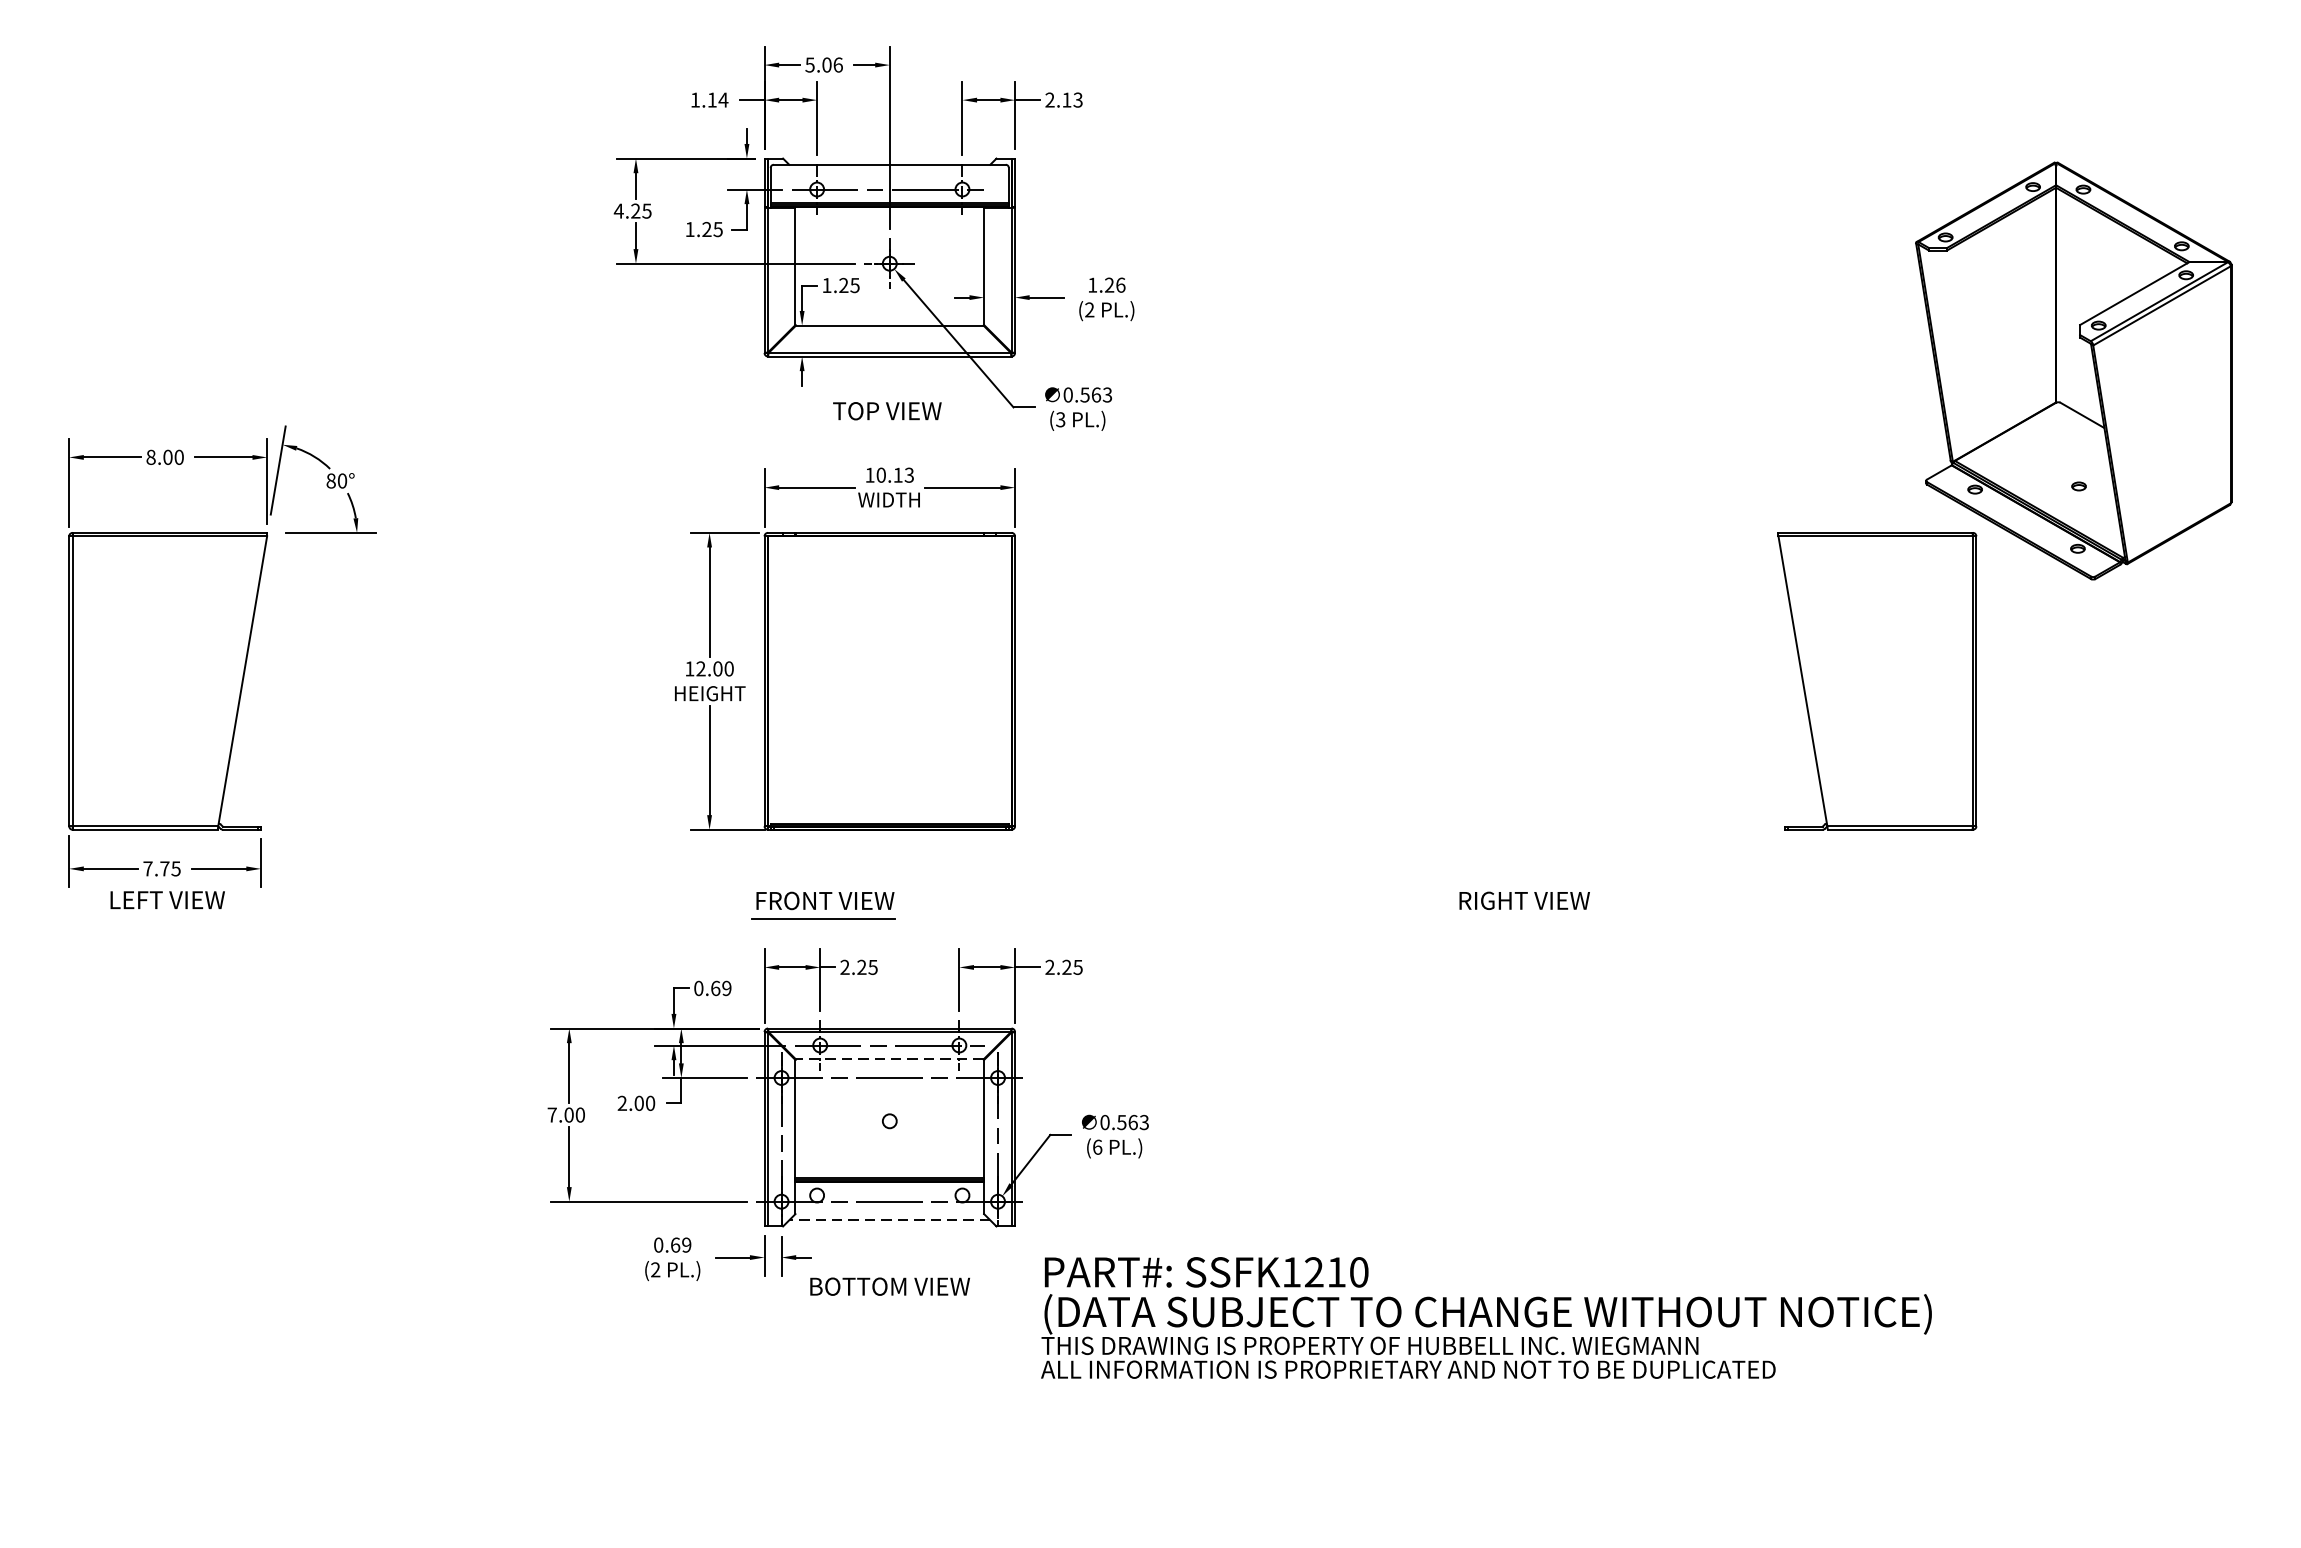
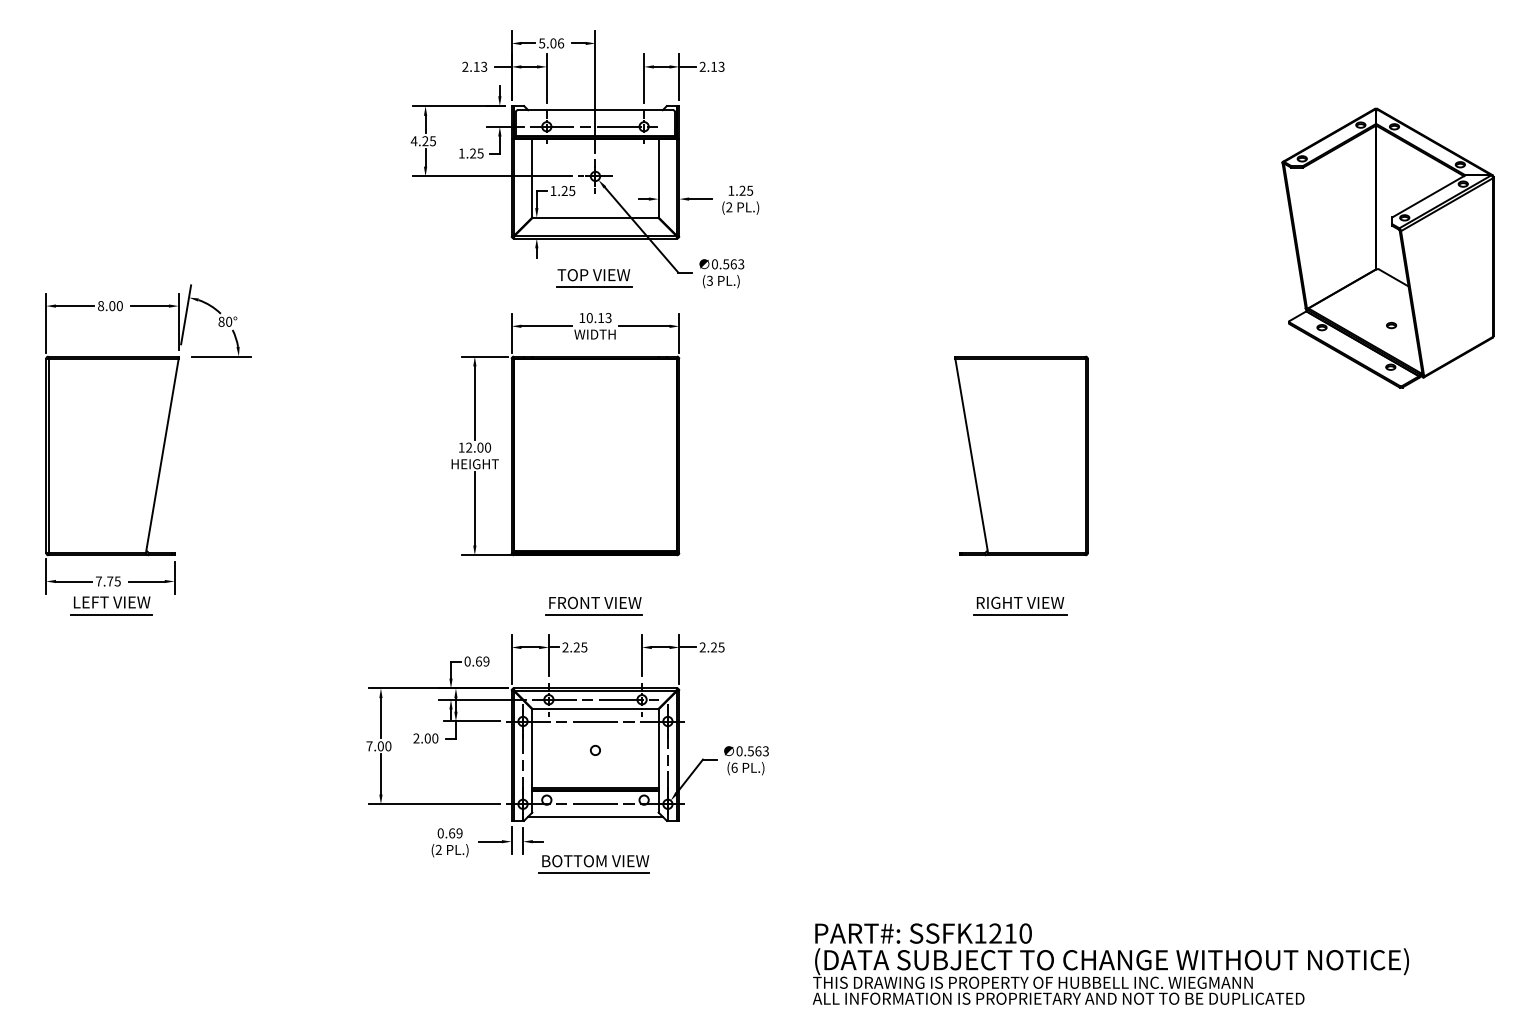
text: (709, 99) -> (474, 66), 1.14 -> 2.13
text: (1121, 284) -> (750, 190), 1.26 -> 1.25
line: (888, 429) -> (594, 287), added
part: (1877, 680) -> (1021, 455), moved
part: (822, 904) -> (593, 605), moved
line: (166, 918) -> (111, 614), added
line: (1524, 919) -> (1020, 615), added
line: (889, 1060) -> (595, 709), dashed -> solid
line: (888, 1219) -> (594, 816), dashed -> solid
line: (888, 1305) -> (594, 873), added
text: (1485, 1317) -> (1110, 963), moved

